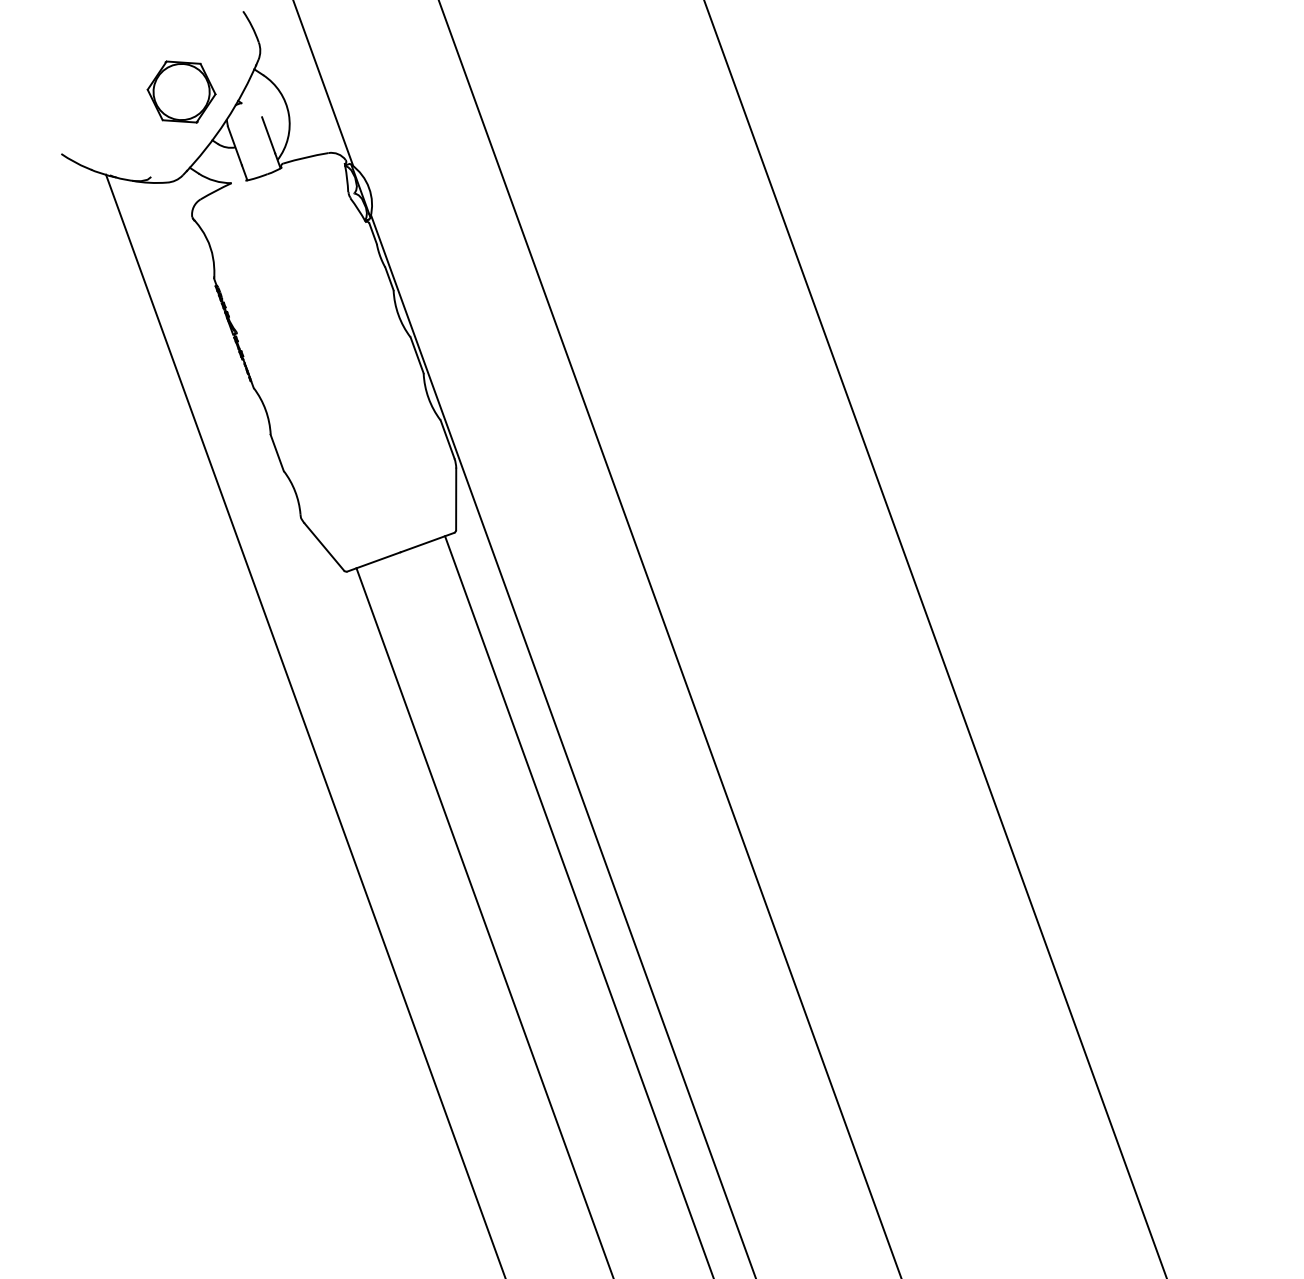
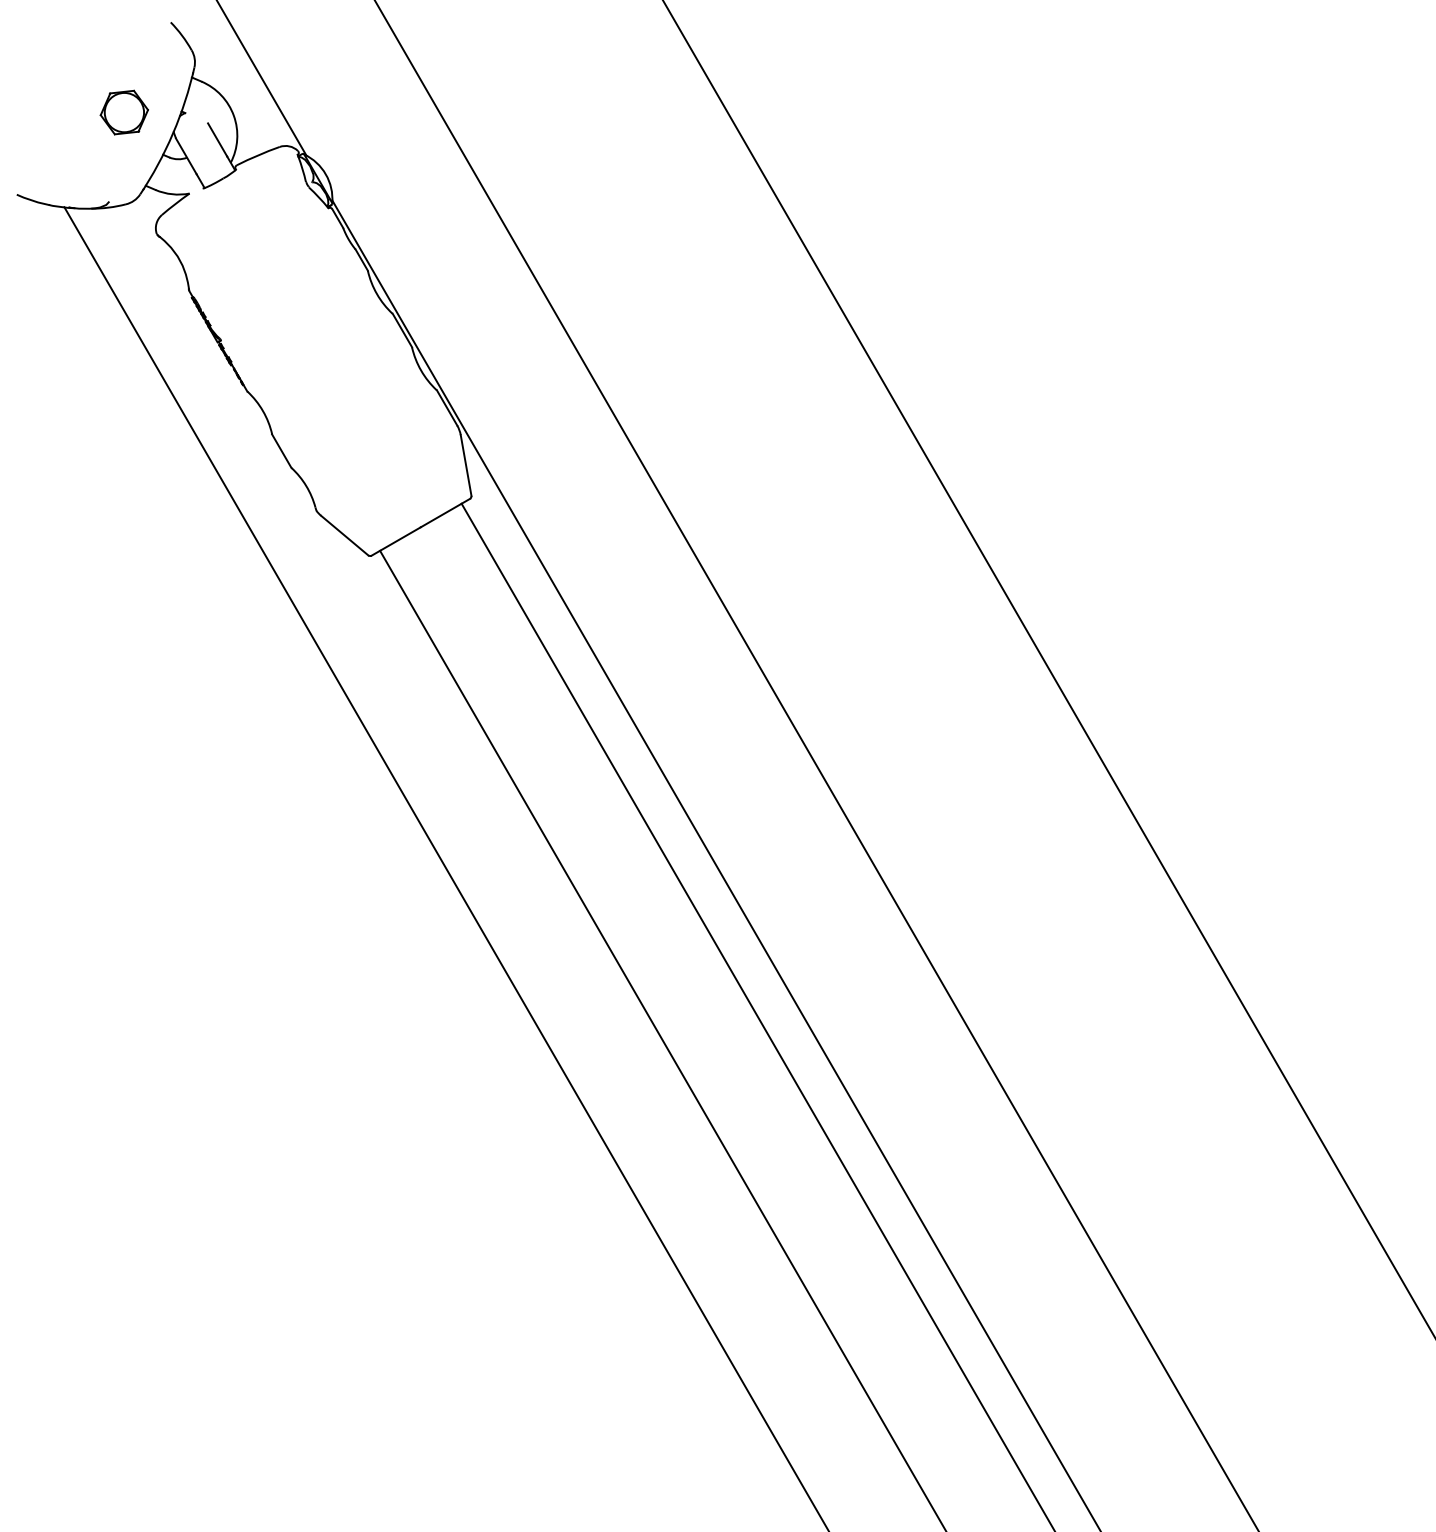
part: (181, 91) -> (124, 112), size x0.7

